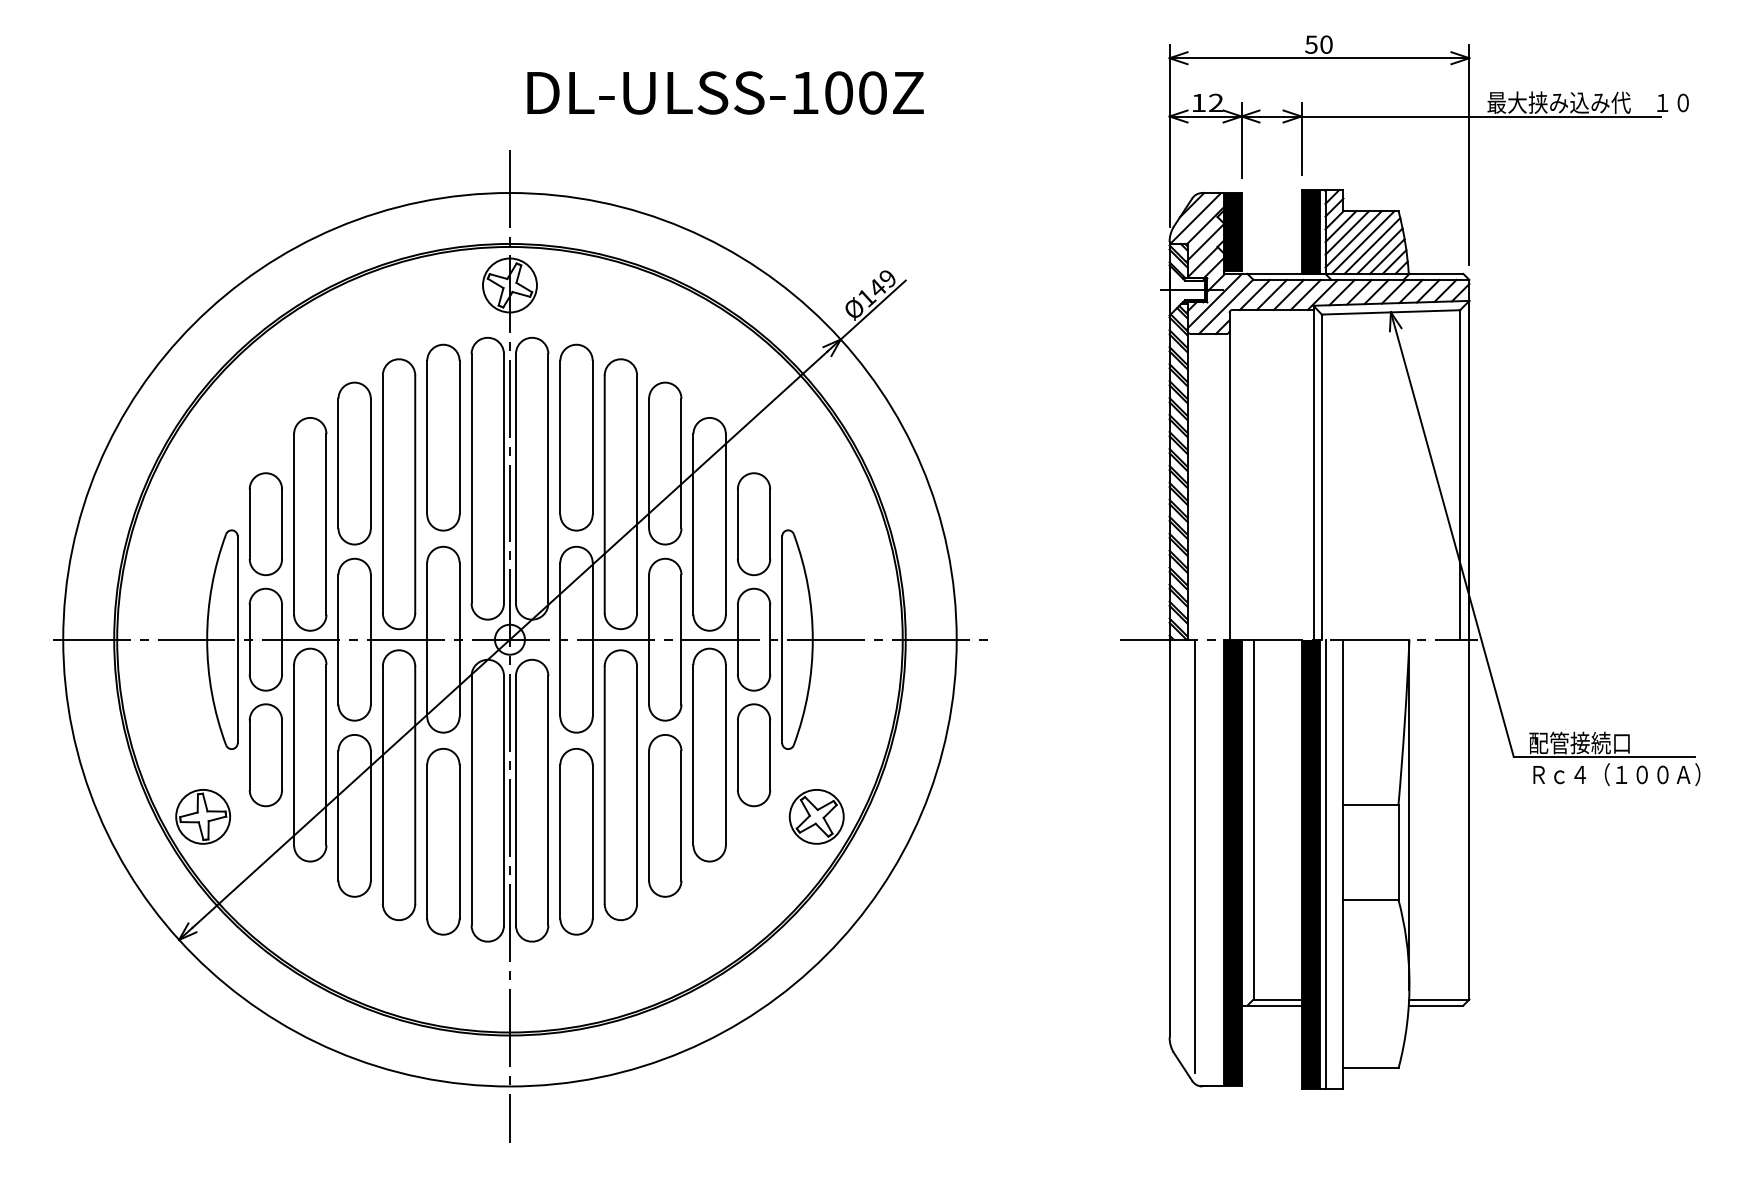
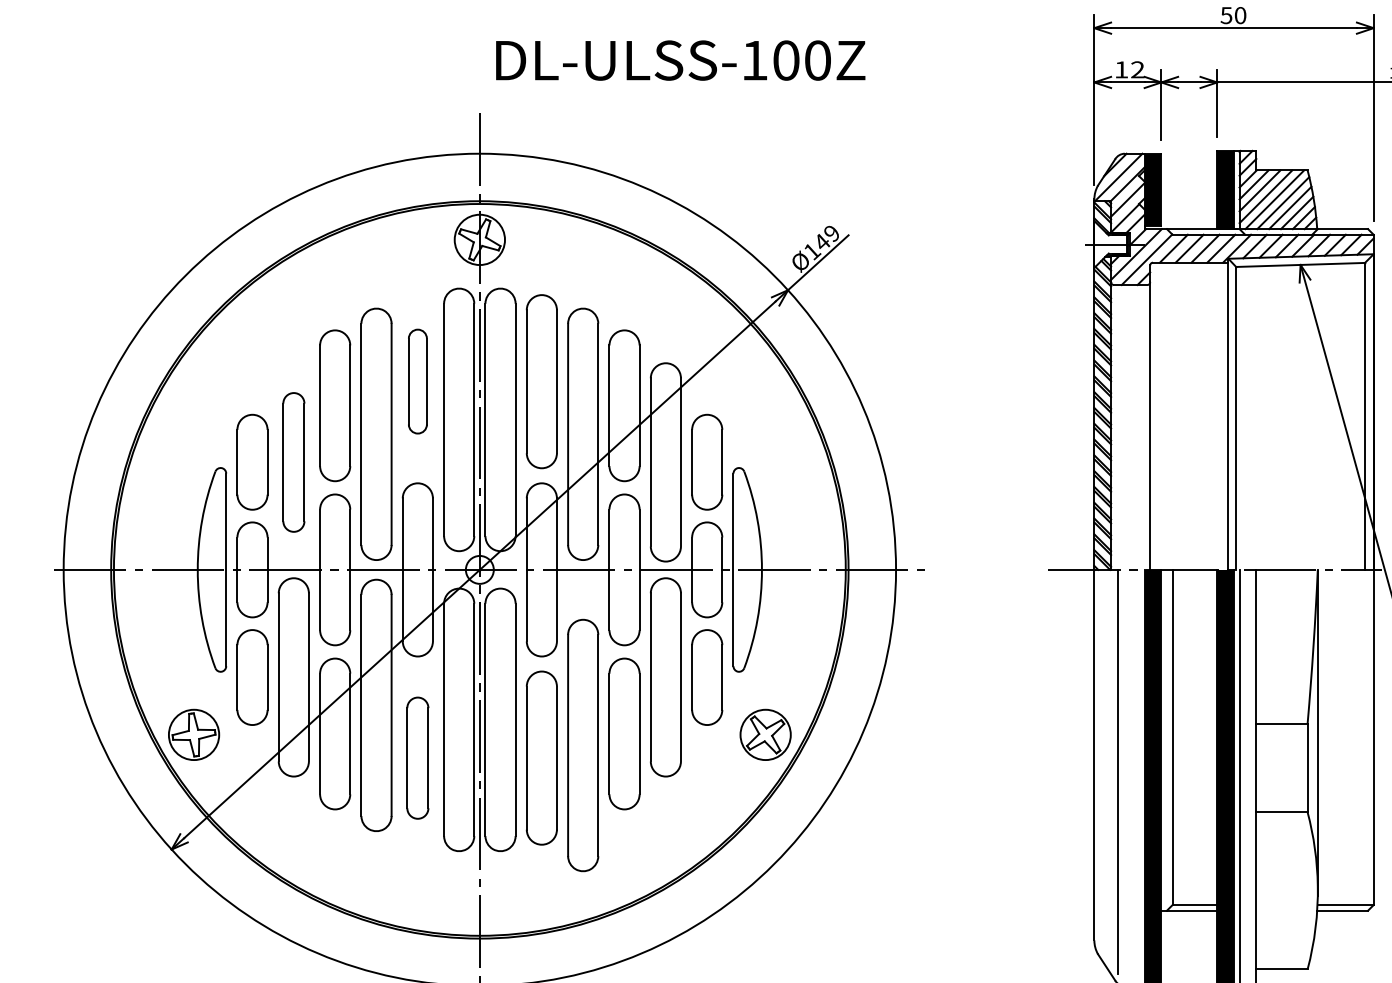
part: (443, 437) -> (417, 381), size x0.6
part: (310, 524) -> (294, 462), size x0.7
part: (620, 784) -> (582, 744), moved
part: (443, 841) -> (417, 757), size x0.7

